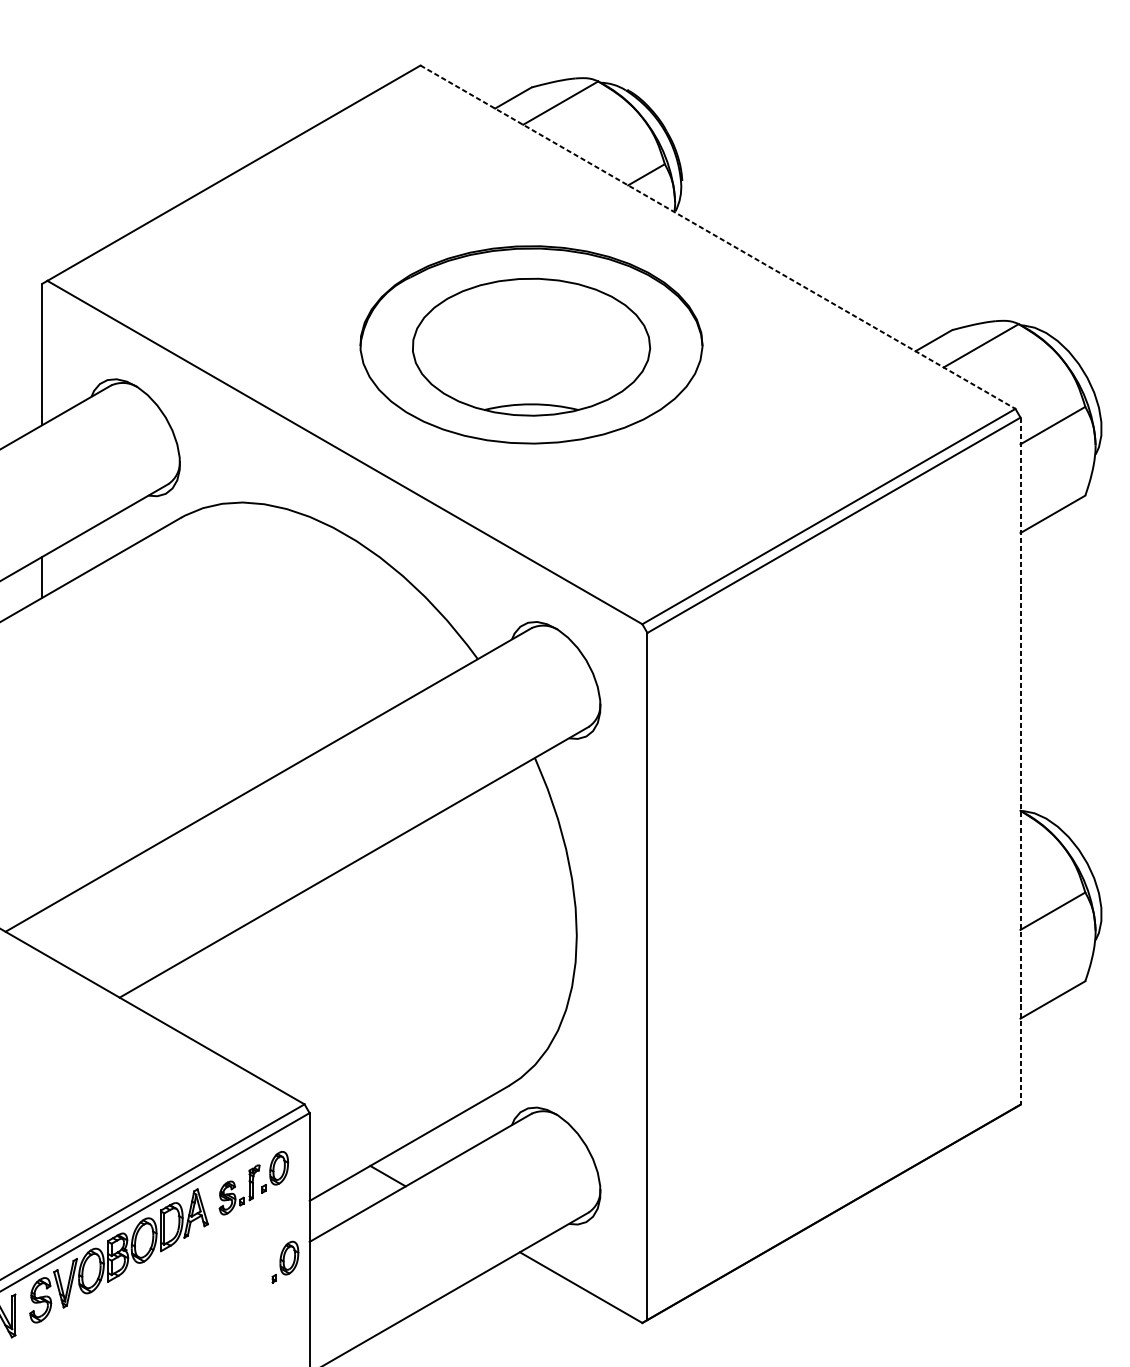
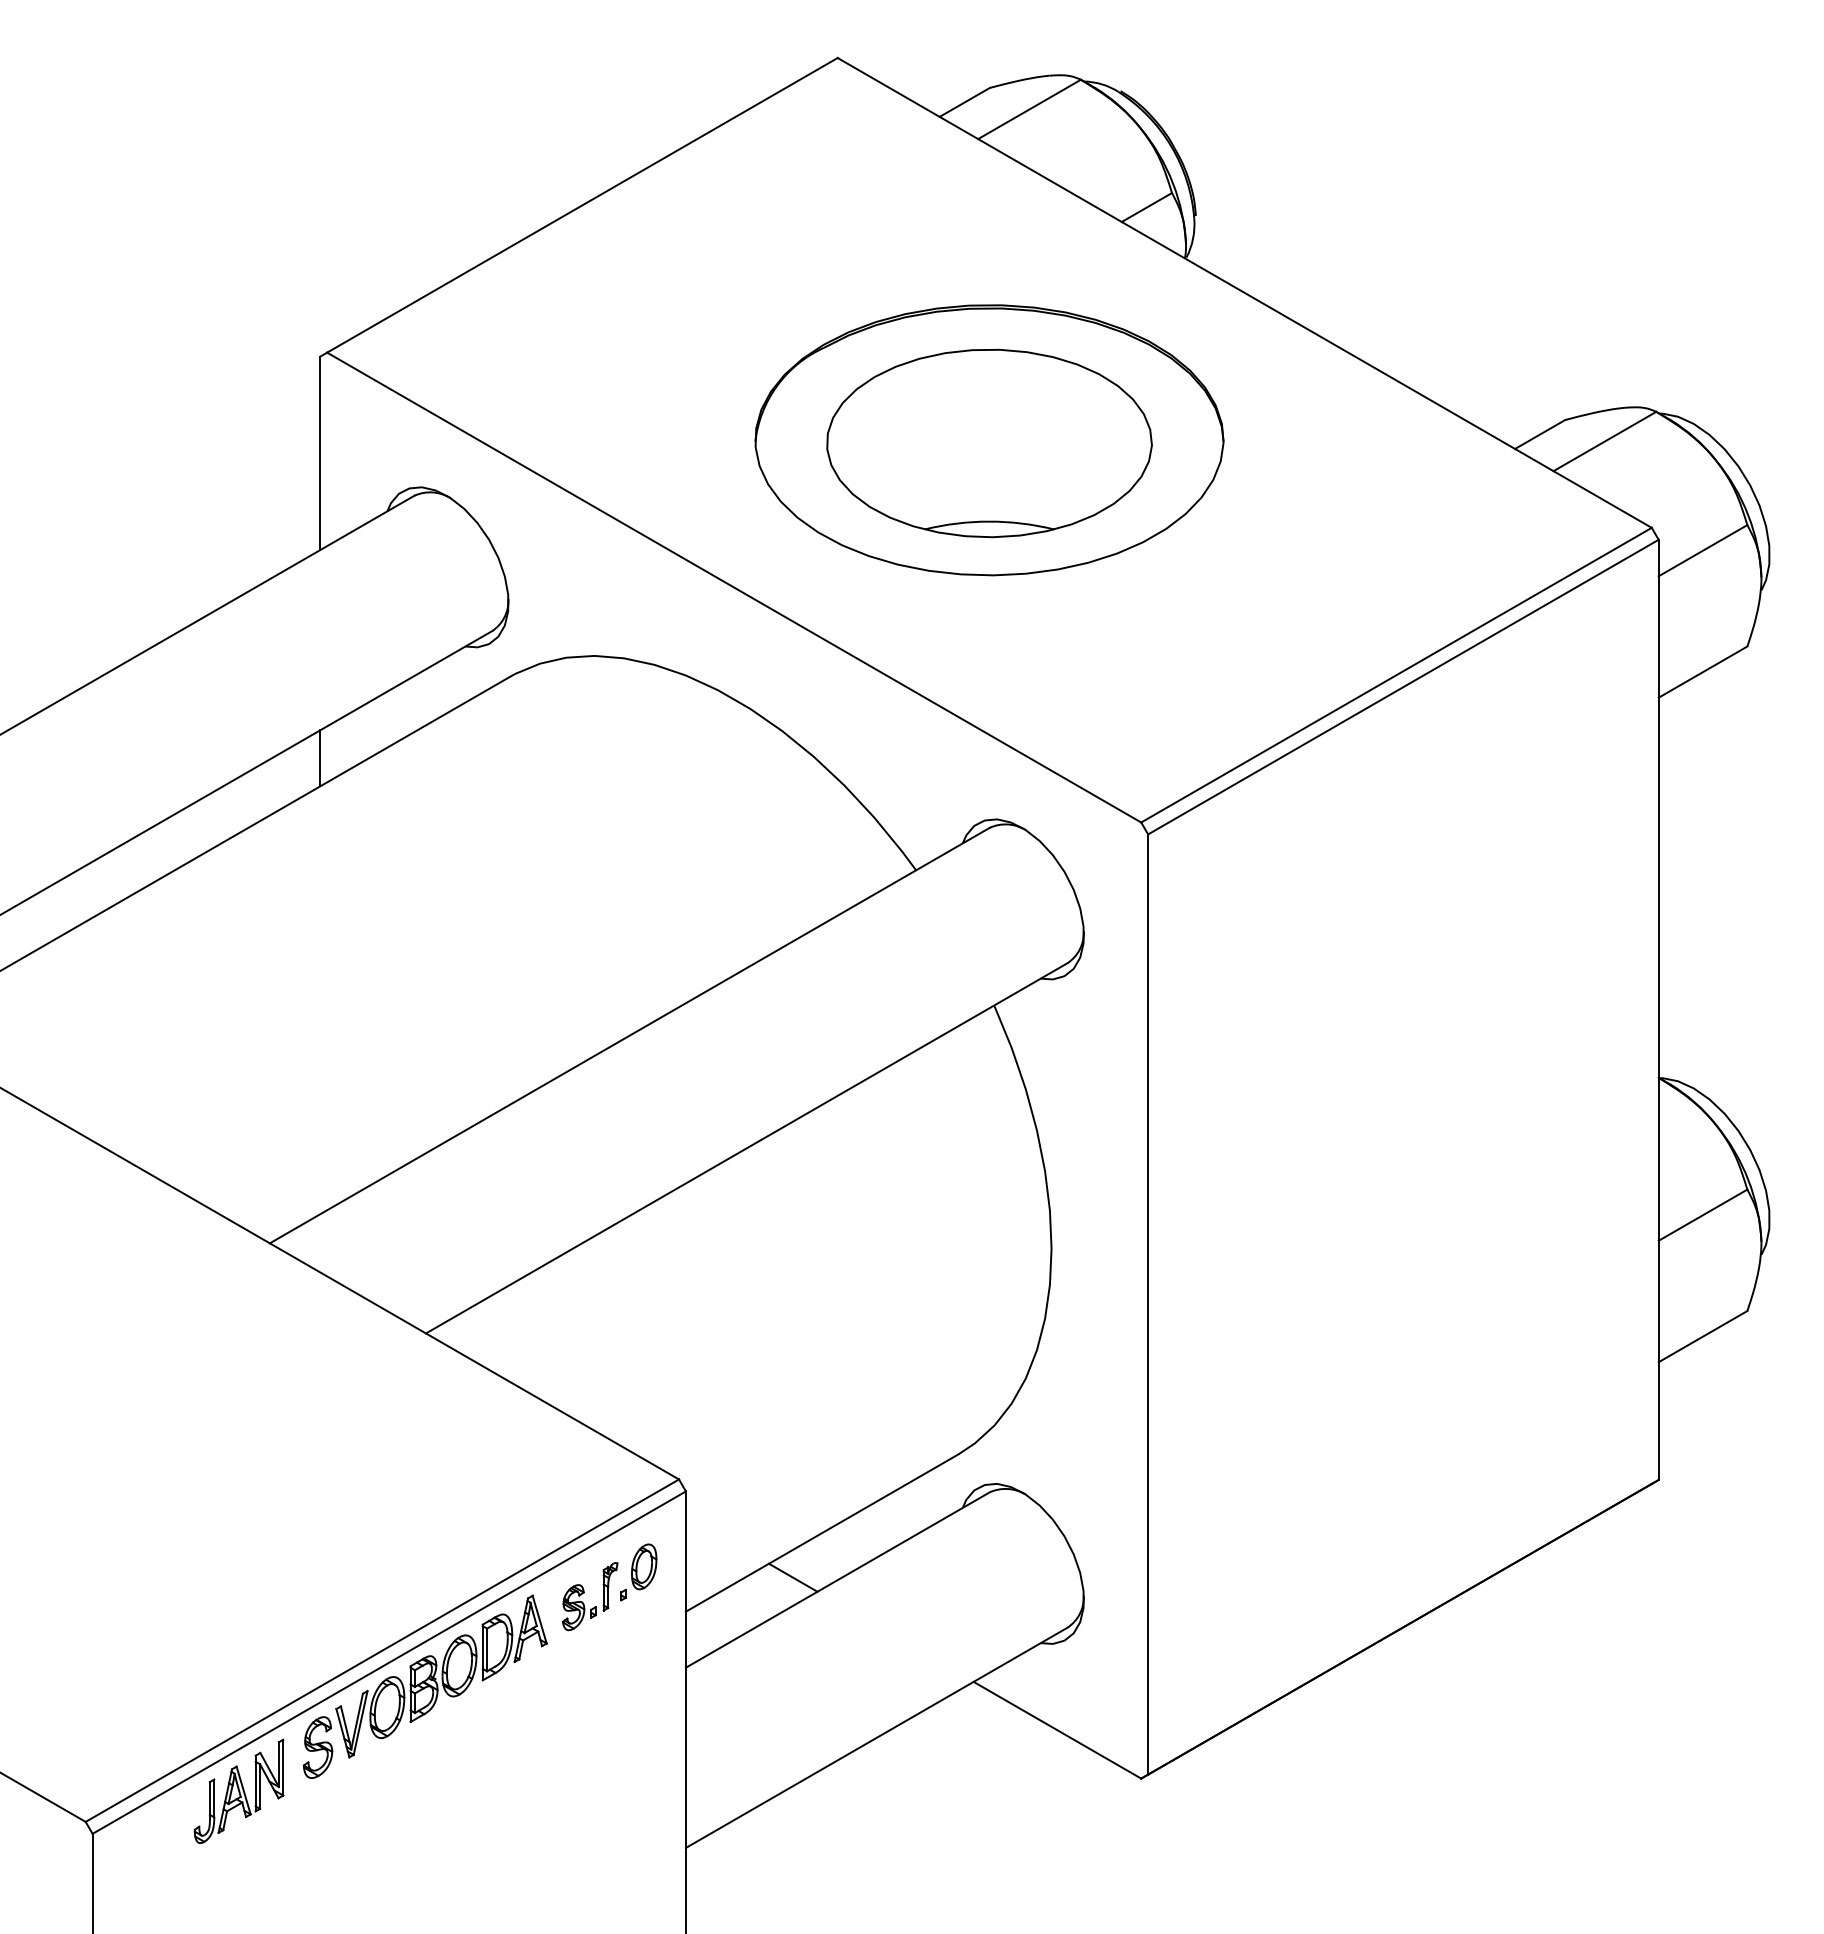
line: (717, 236) -> (1244, 292), dashed -> solid
line: (1020, 761) -> (1658, 1010), dashed -> solid
part: (285, 1262) -> (652, 1695), removed

